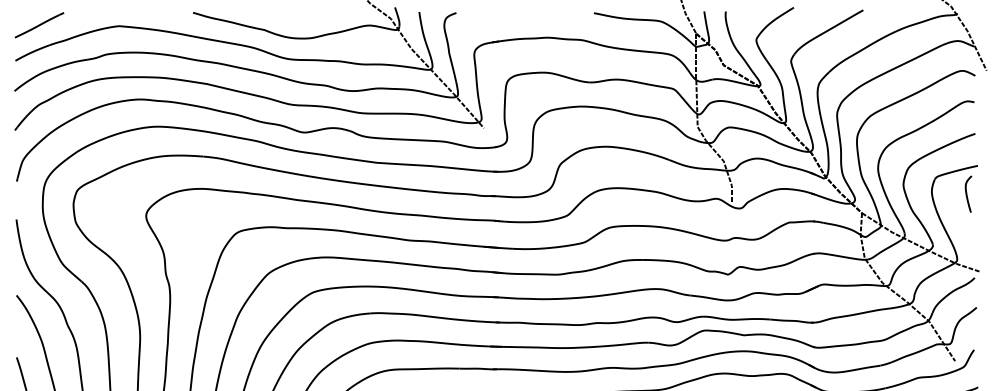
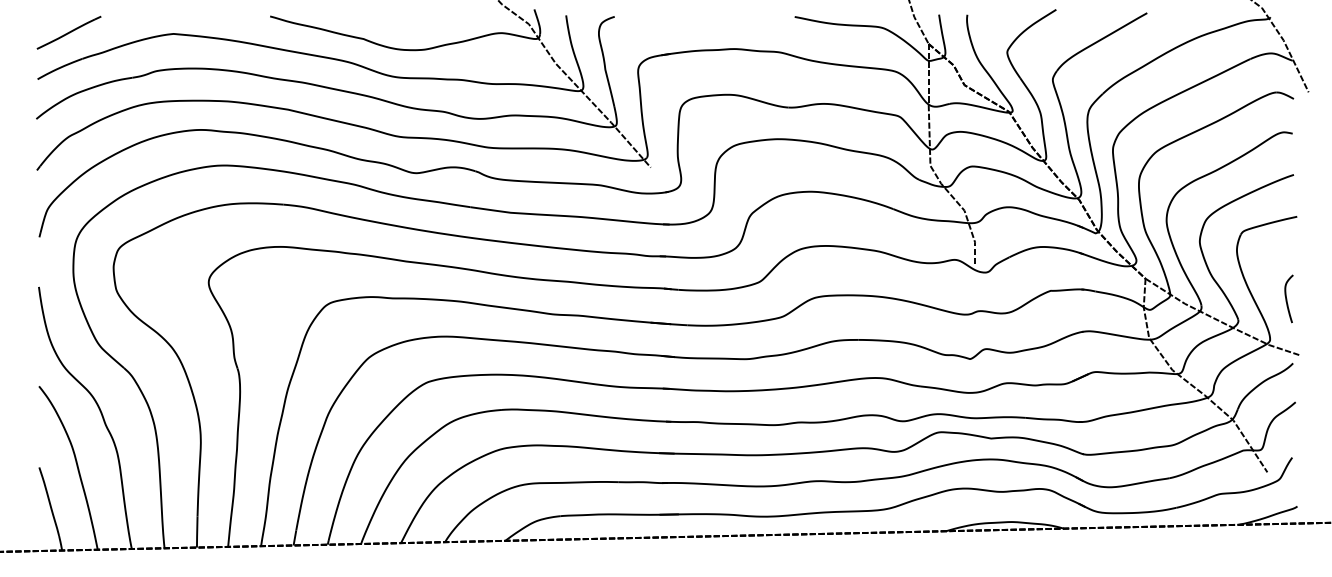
curve: (967, 193) -> (1287, 298), moved

